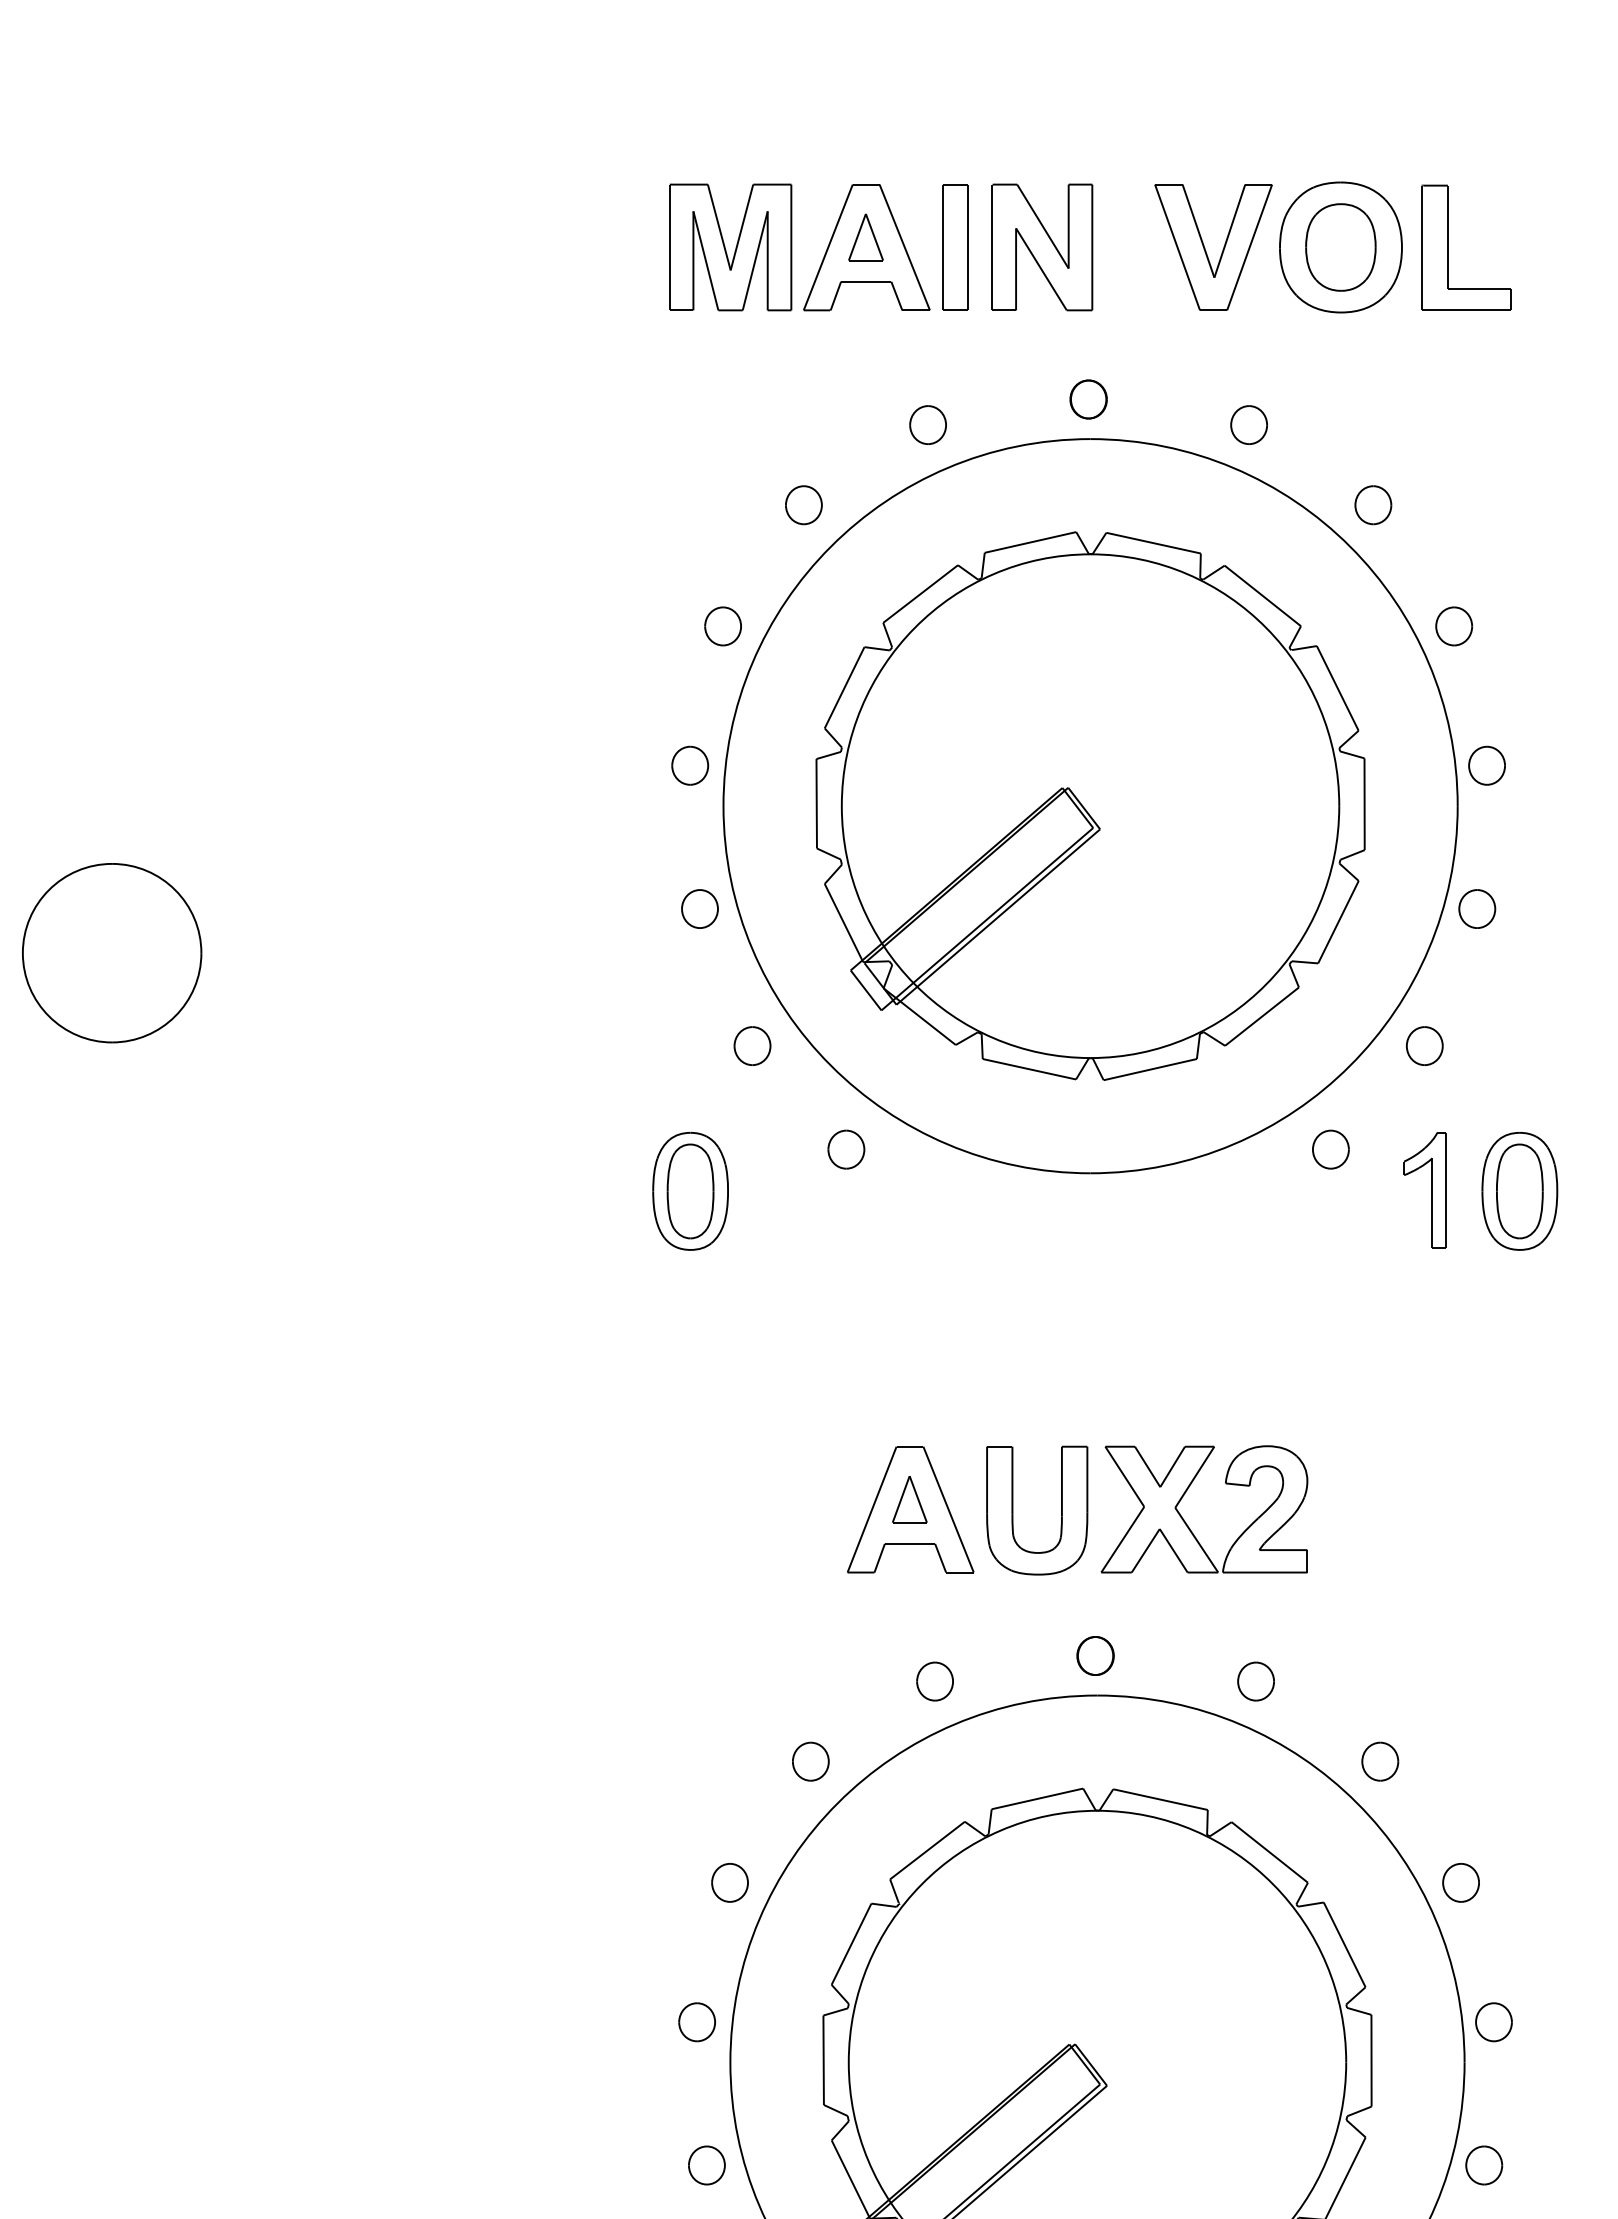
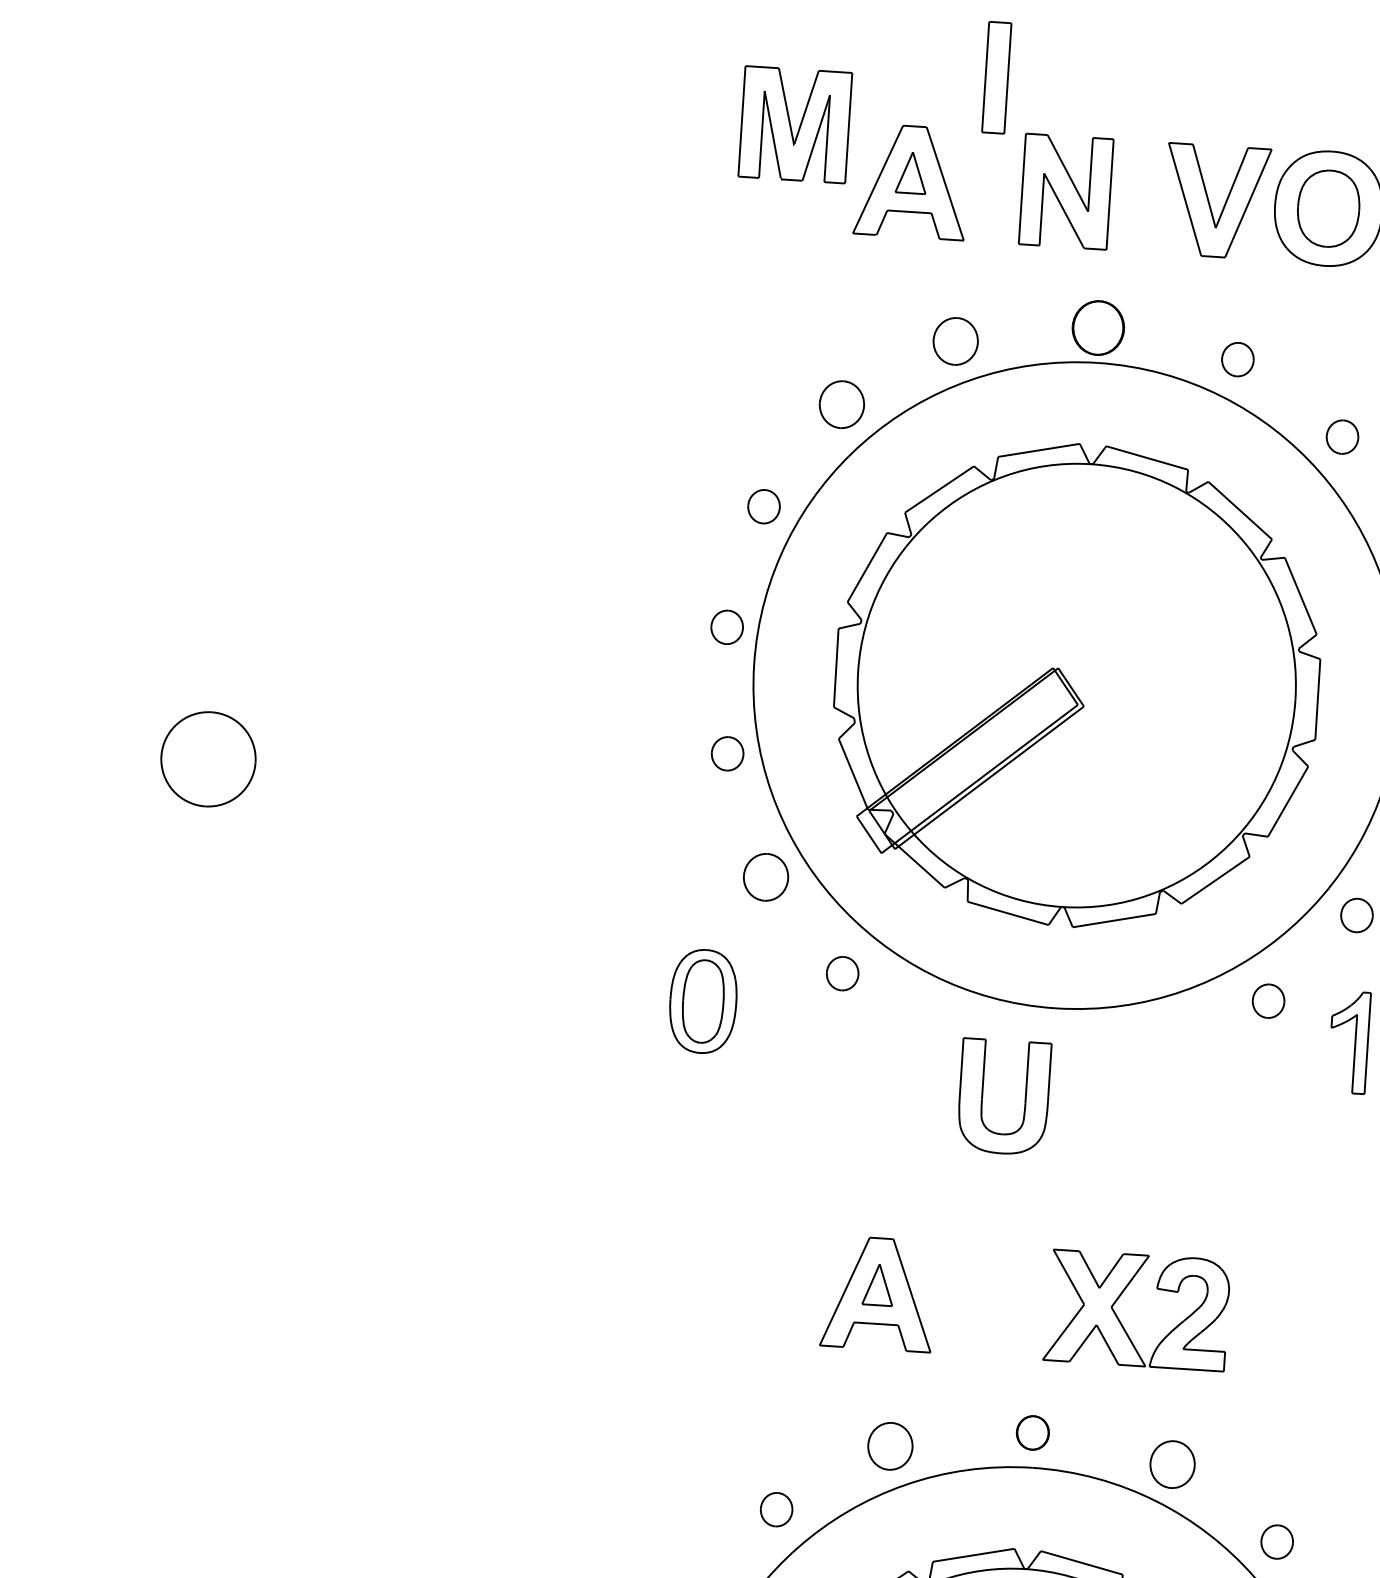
part: (730, 247) -> (795, 124), moved
part: (955, 247) -> (996, 77), moved
part: (1088, 399) -> (1098, 328), size x1.6
part: (927, 424) -> (955, 340), size x1.4
part: (803, 505) -> (841, 404), size x1.4
part: (112, 953) -> (208, 759), size x0.6
part: (752, 1045) -> (766, 876), size x1.4
part: (1013, 1510) -> (983, 1095), moved
part: (934, 1681) -> (889, 1446), size x1.4
part: (1255, 1681) -> (1172, 1464), size x1.4

